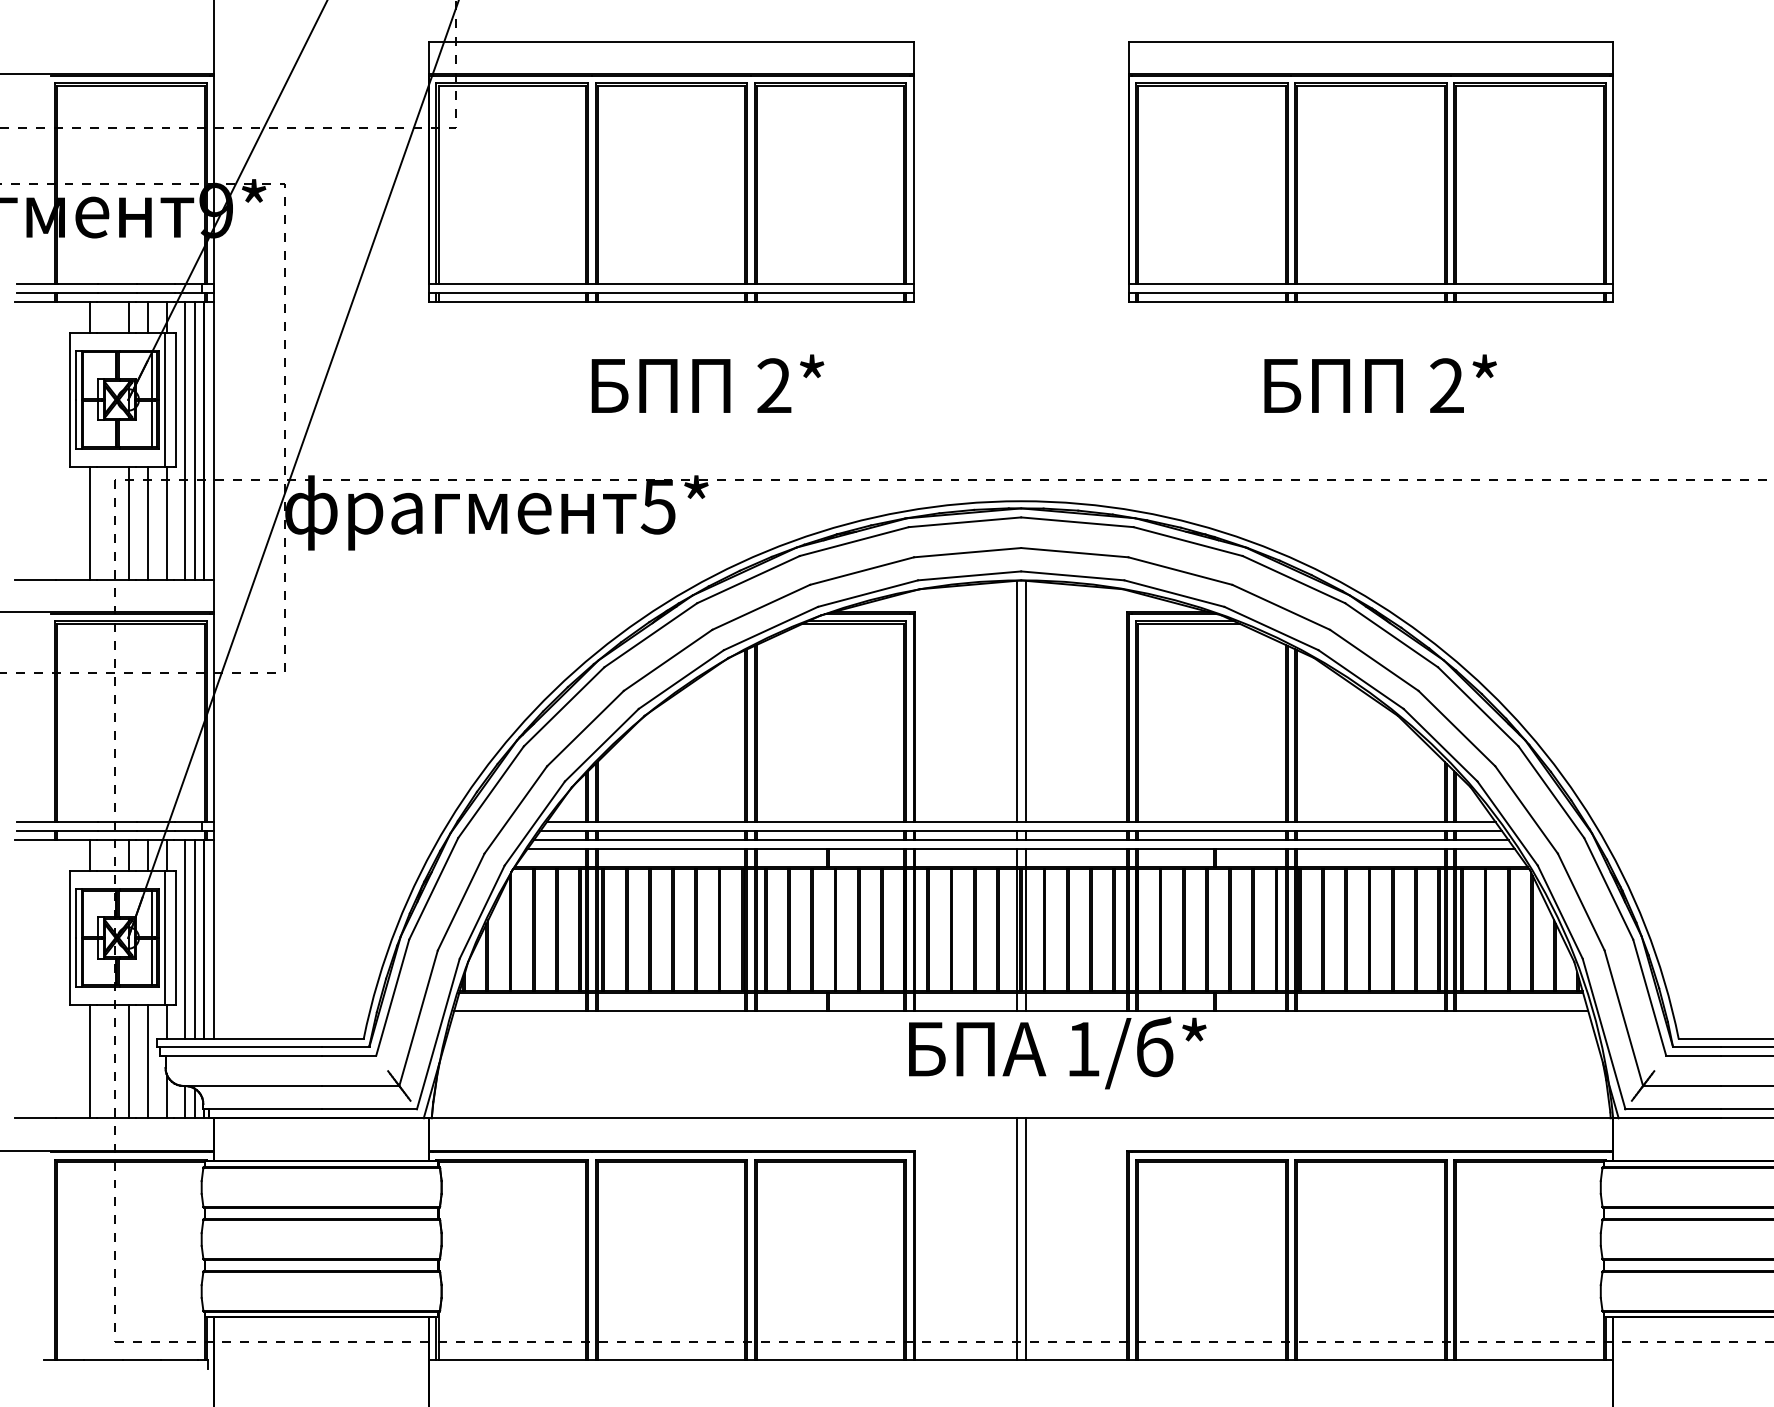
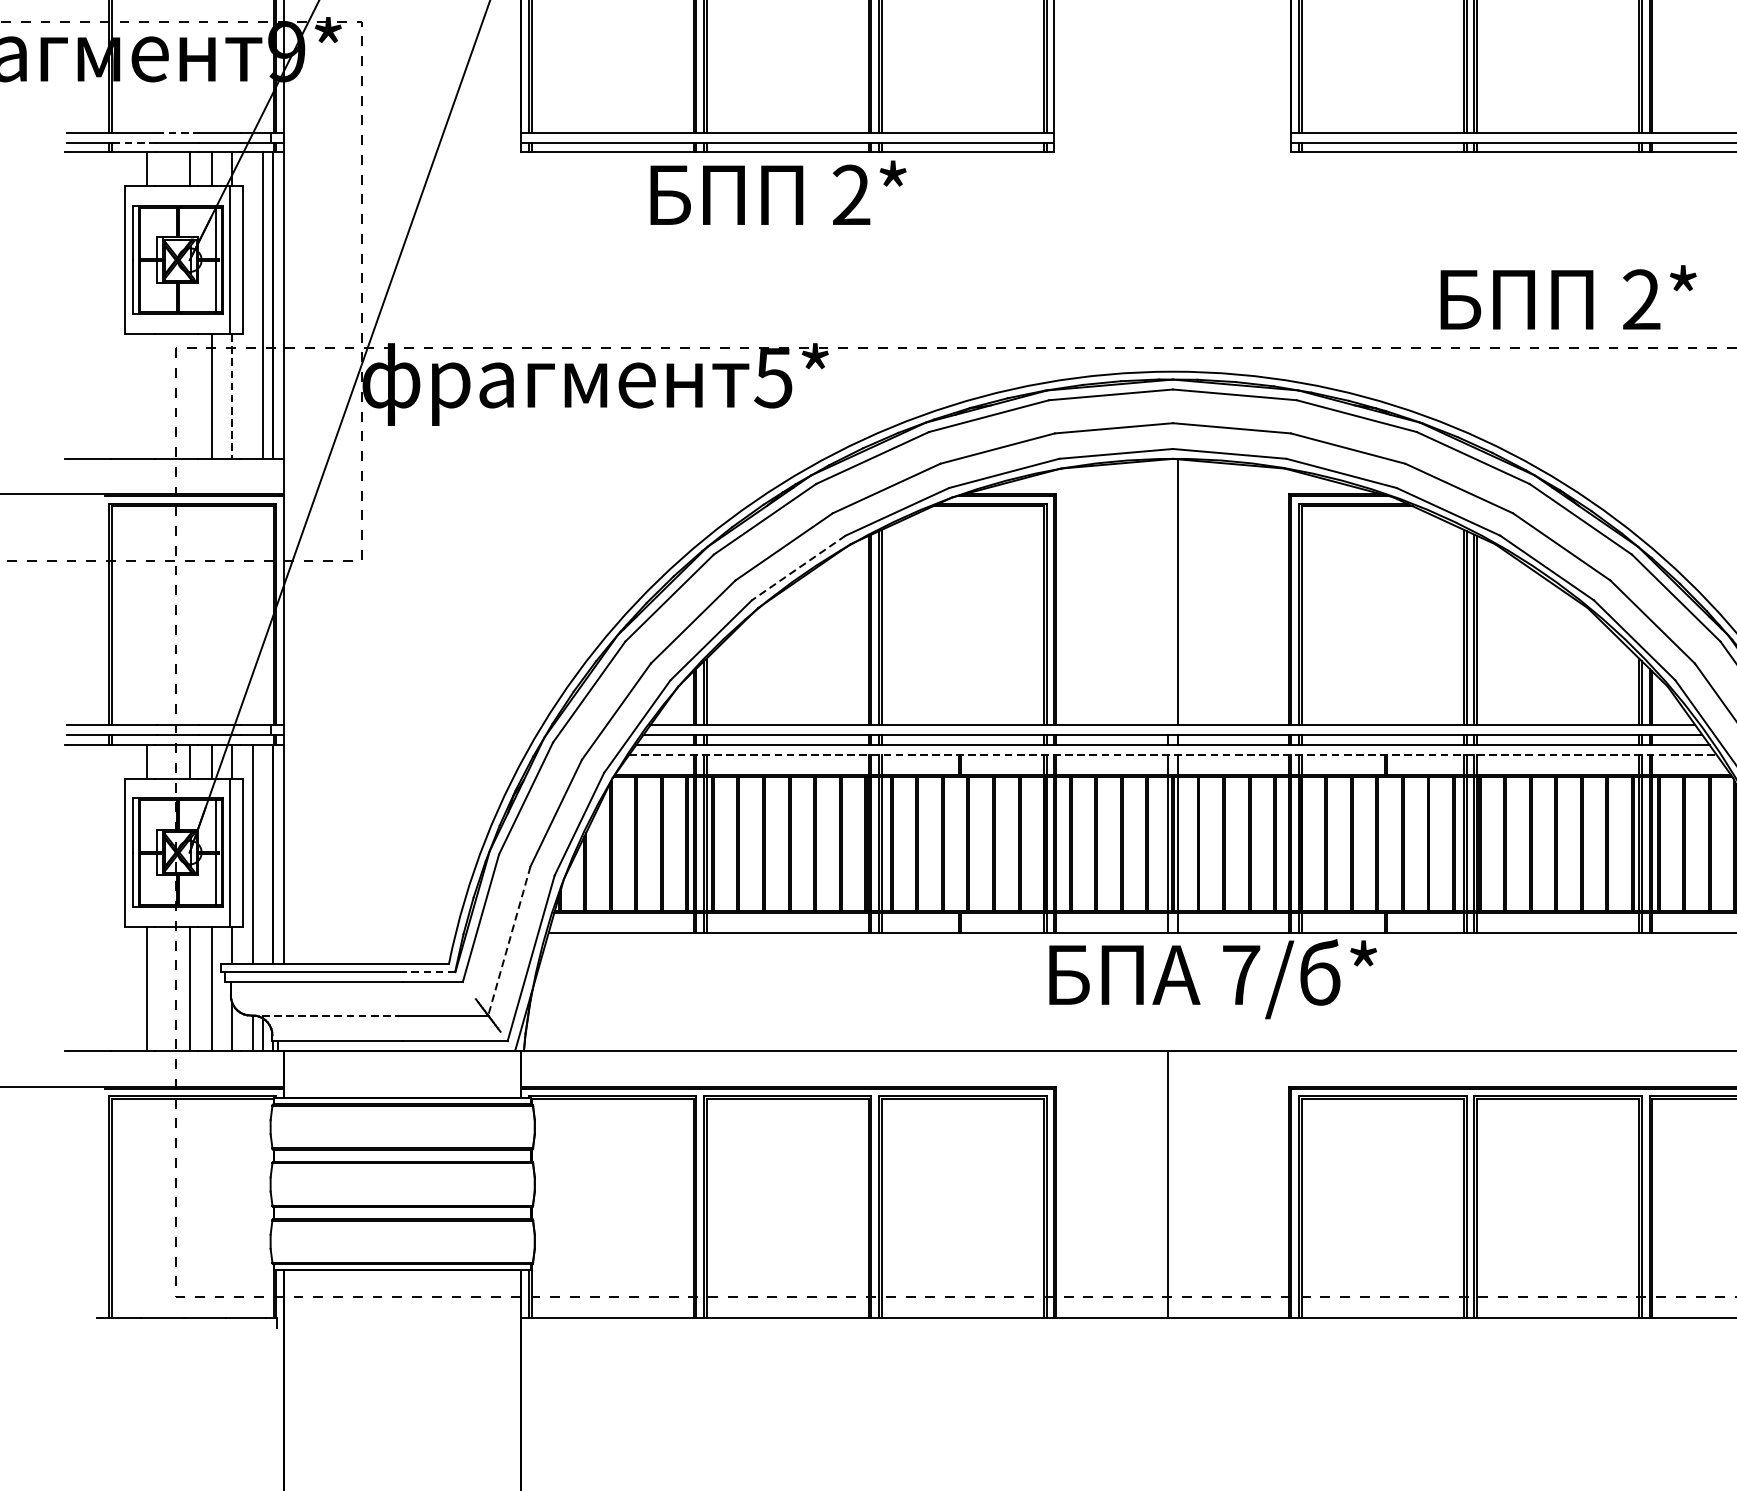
line: (118, 284) -> (179, 133), solid -> dashed
line: (78, 293) -> (134, 142), solid -> dashed
text: (707, 383) -> (777, 192), moved
text: (1380, 383) -> (1568, 297), moved
line: (185, 441) -> (252, 305), removed
line: (89, 523) -> (147, 396), removed
line: (128, 523) -> (190, 396), removed
line: (166, 523) -> (231, 396), solid -> dashed
line: (681, 679) -> (798, 567), solid -> dashed
line: (1016, 701) -> (1167, 592), removed
line: (1021, 849) -> (1173, 755), solid -> dashed
line: (194, 939) -> (262, 854), removed
line: (418, 1018) -> (509, 941), solid -> dashed
line: (345, 1046) -> (428, 972), solid -> dashed
text: (1083, 1049) -> (1241, 975), 1/ -> 7/
line: (252, 1086) -> (326, 1016), solid -> dashed
line: (1025, 1239) -> (1177, 1184), removed

